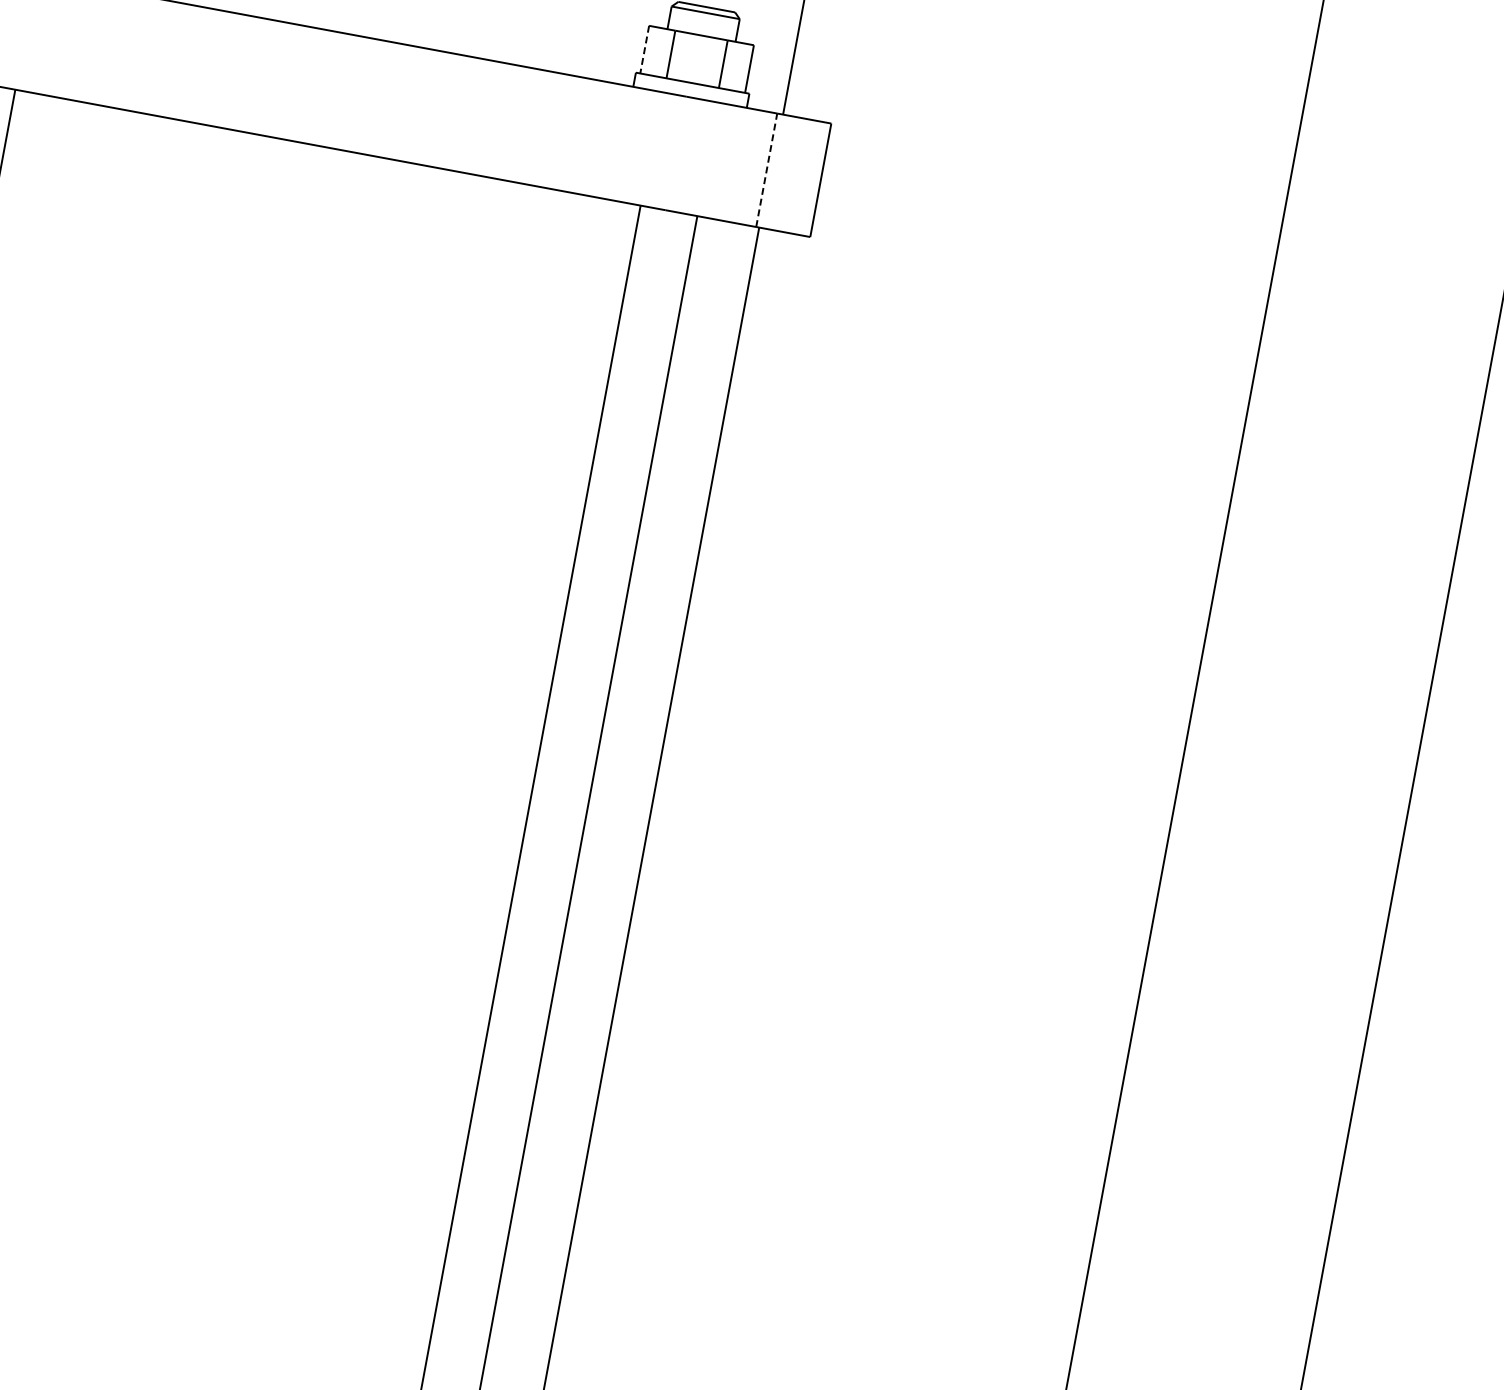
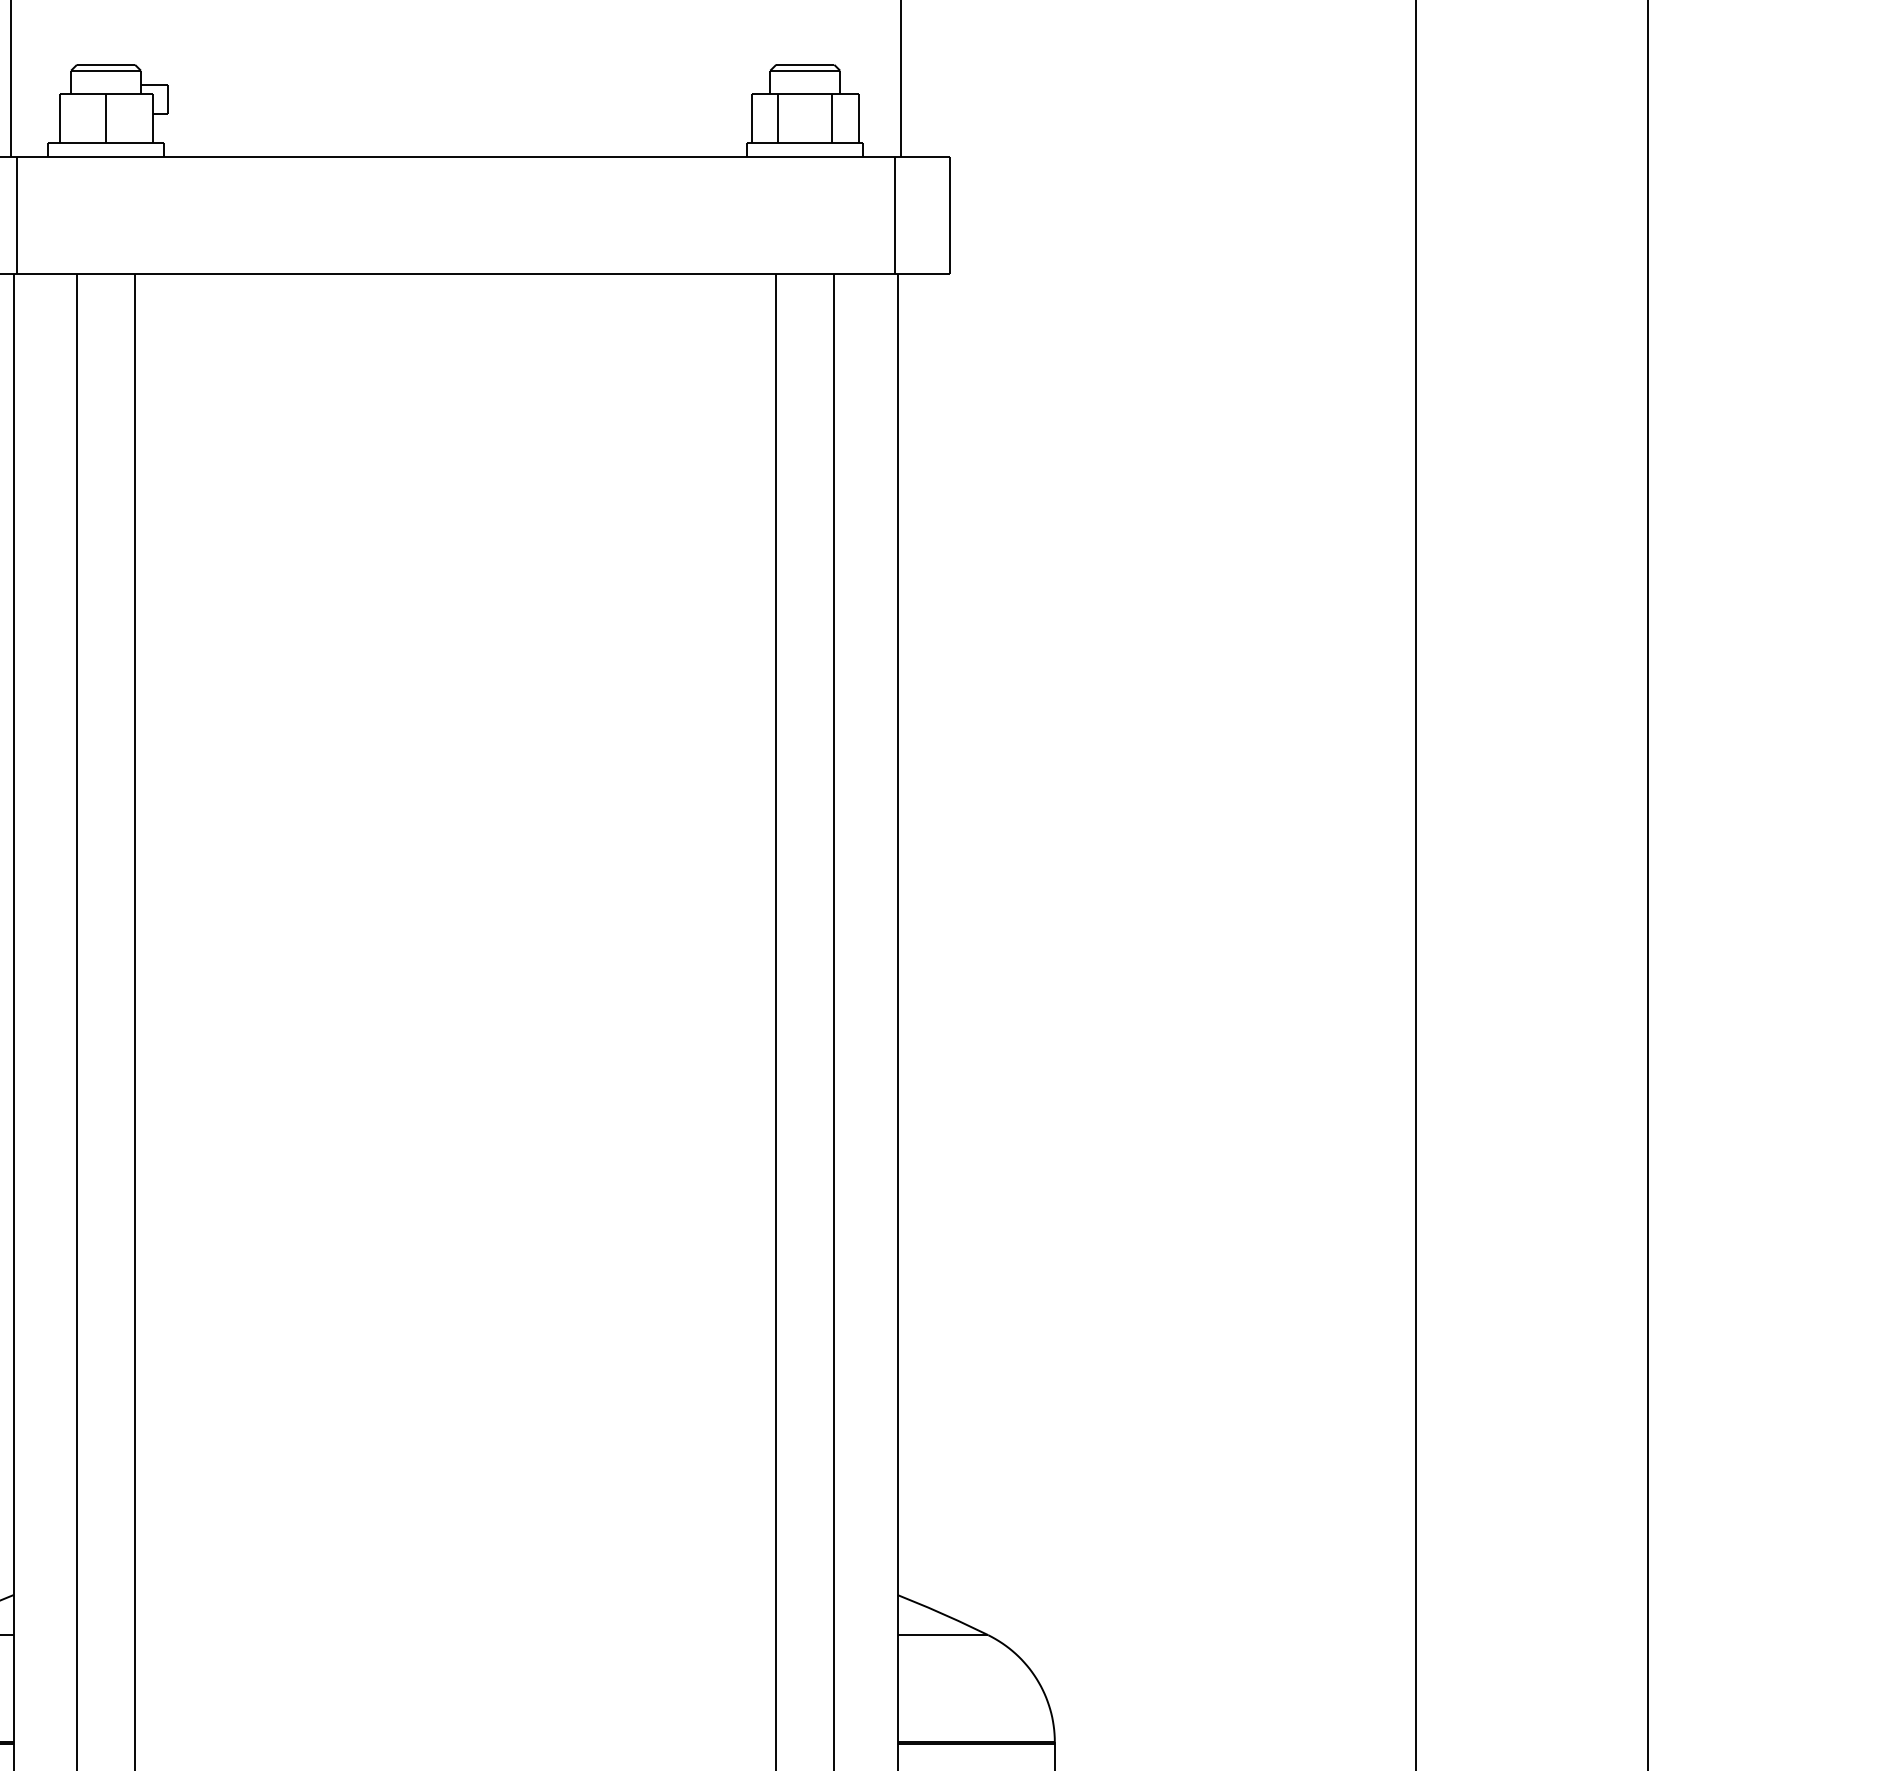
line: (644, 49) -> (751, 118), dashed -> solid
line: (766, 170) -> (894, 215), dashed -> solid

